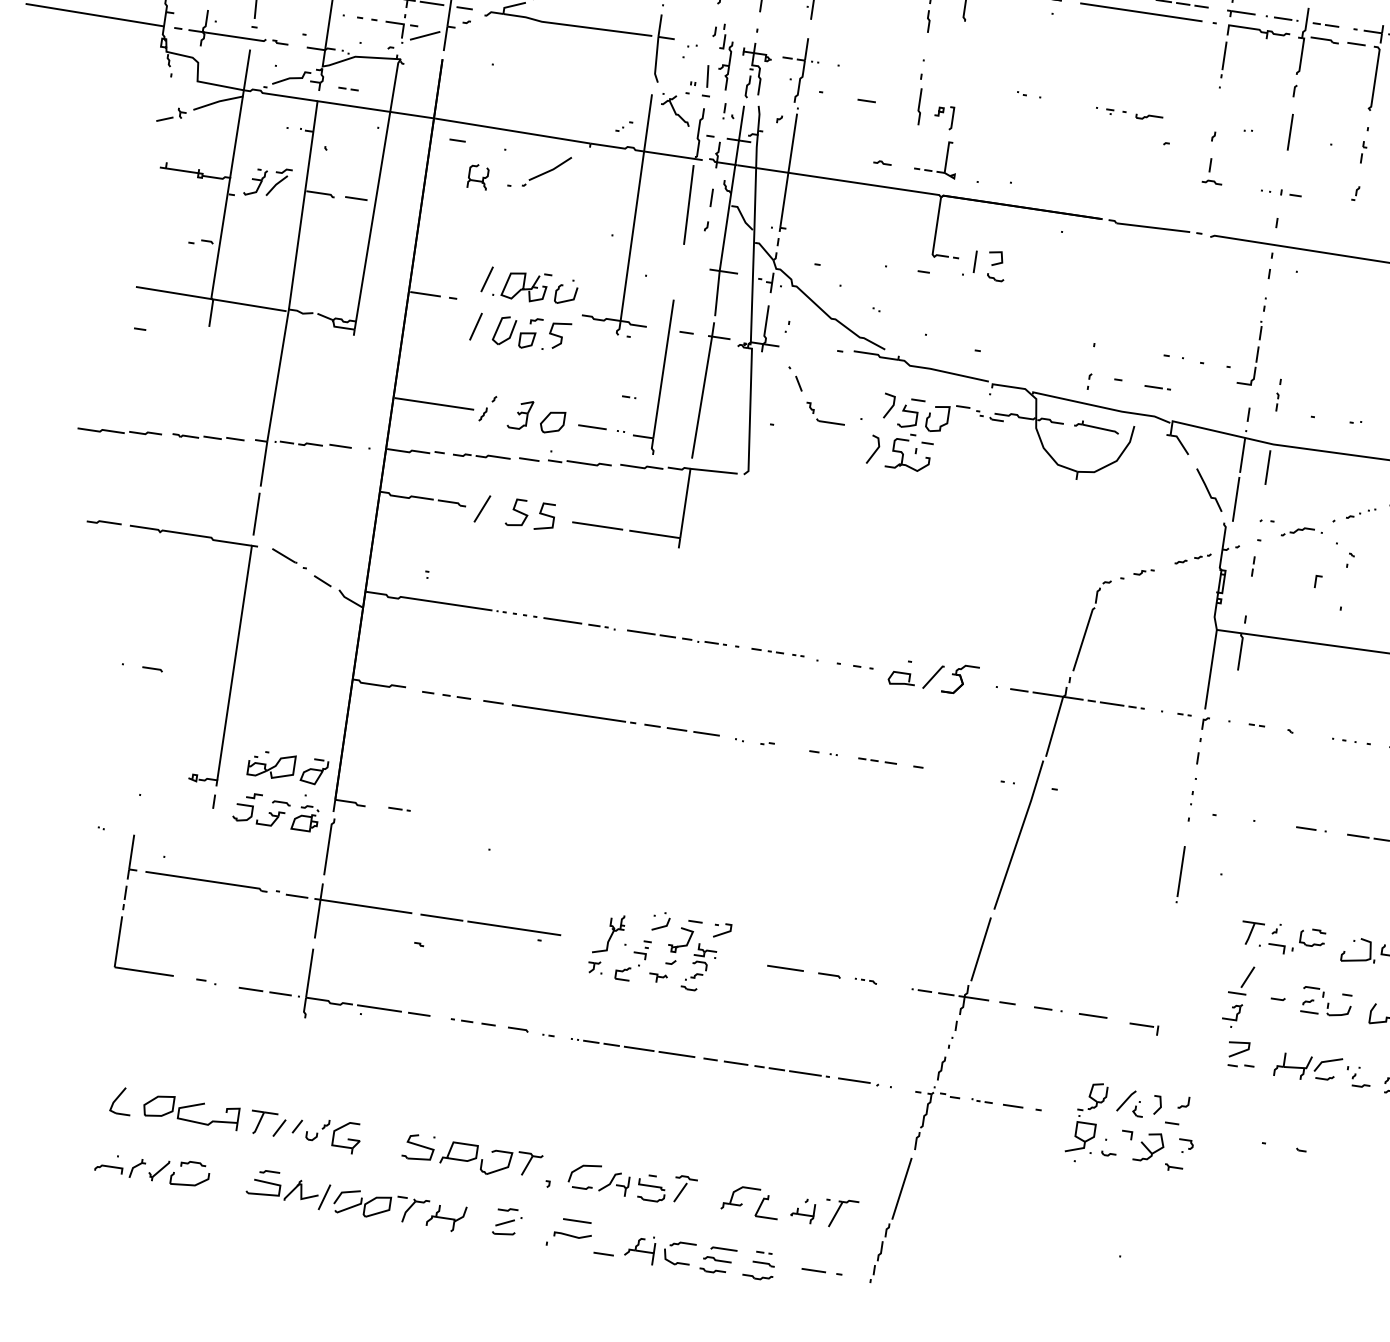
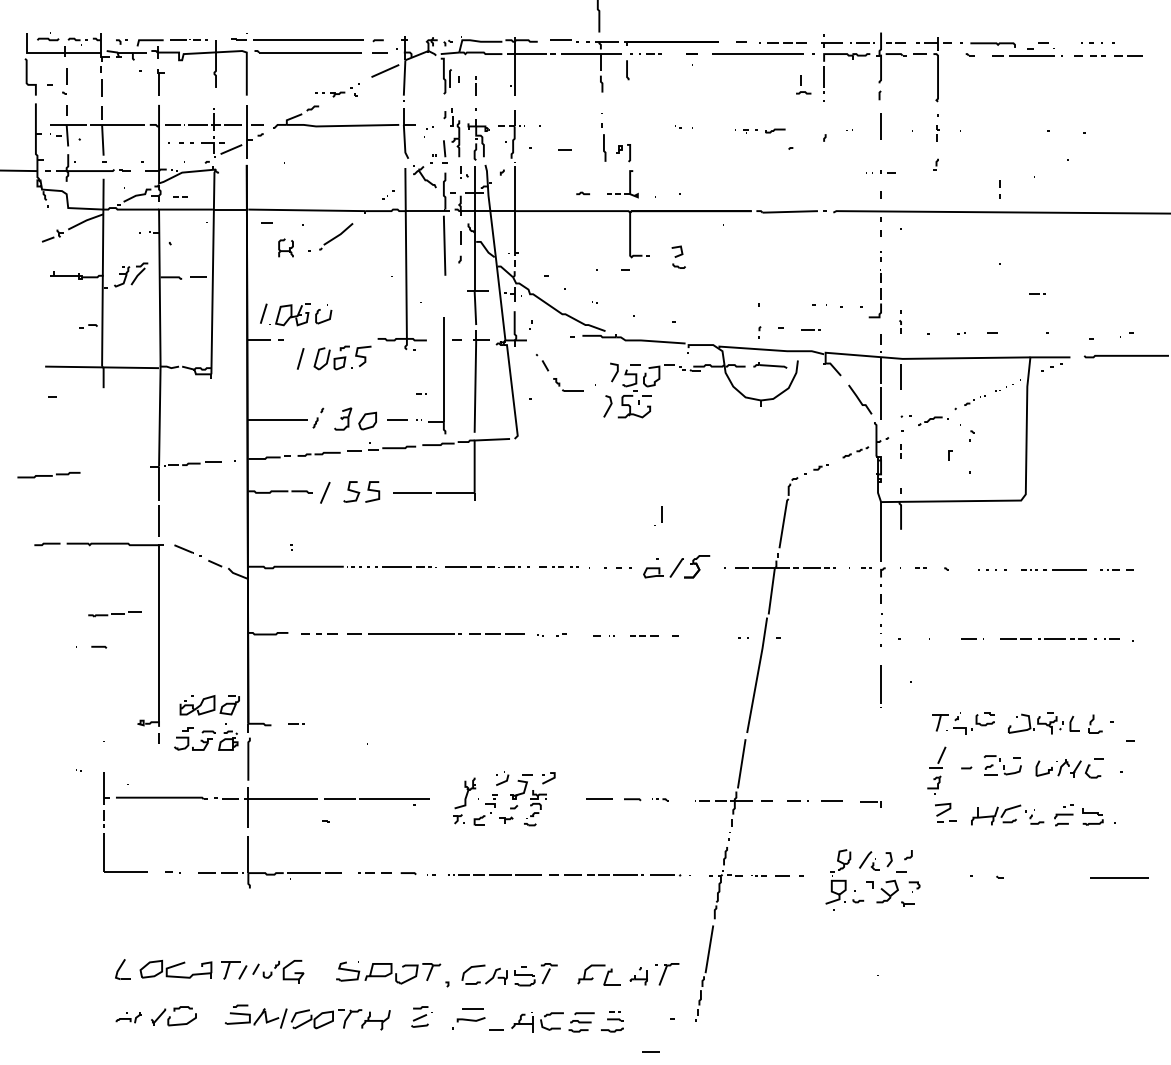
part: (1213, 171) -> (803, 84), moved
part: (969, 262) -> (658, 515), moved
part: (530, 286) -> (296, 314), moved
part: (207, 438) -> (114, 614), moved
part: (119, 1165) -> (128, 1017), size x0.7
line: (813, 1269) -> (650, 1051), moved

